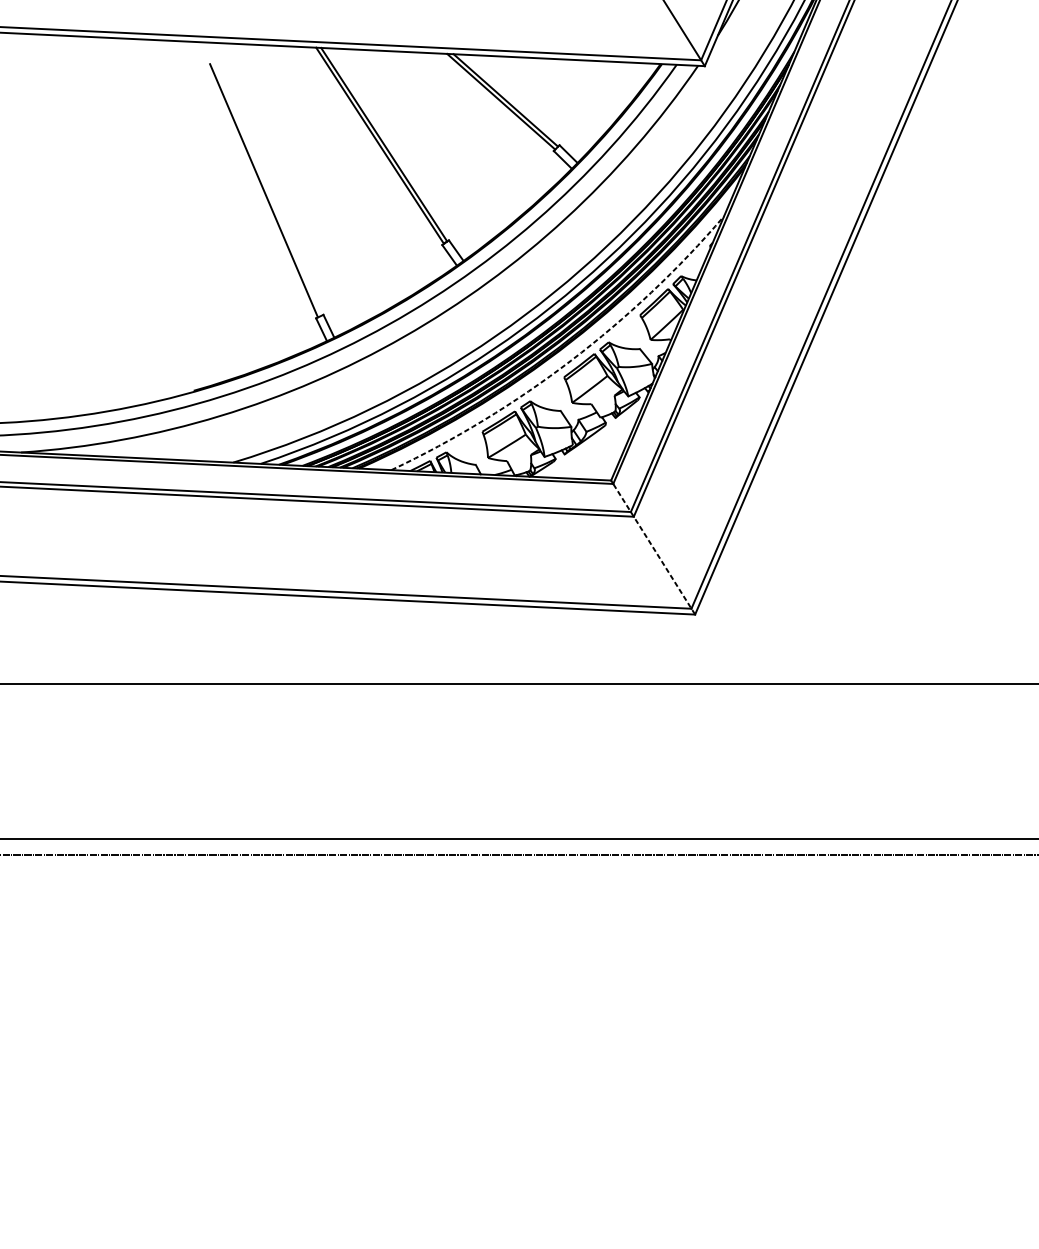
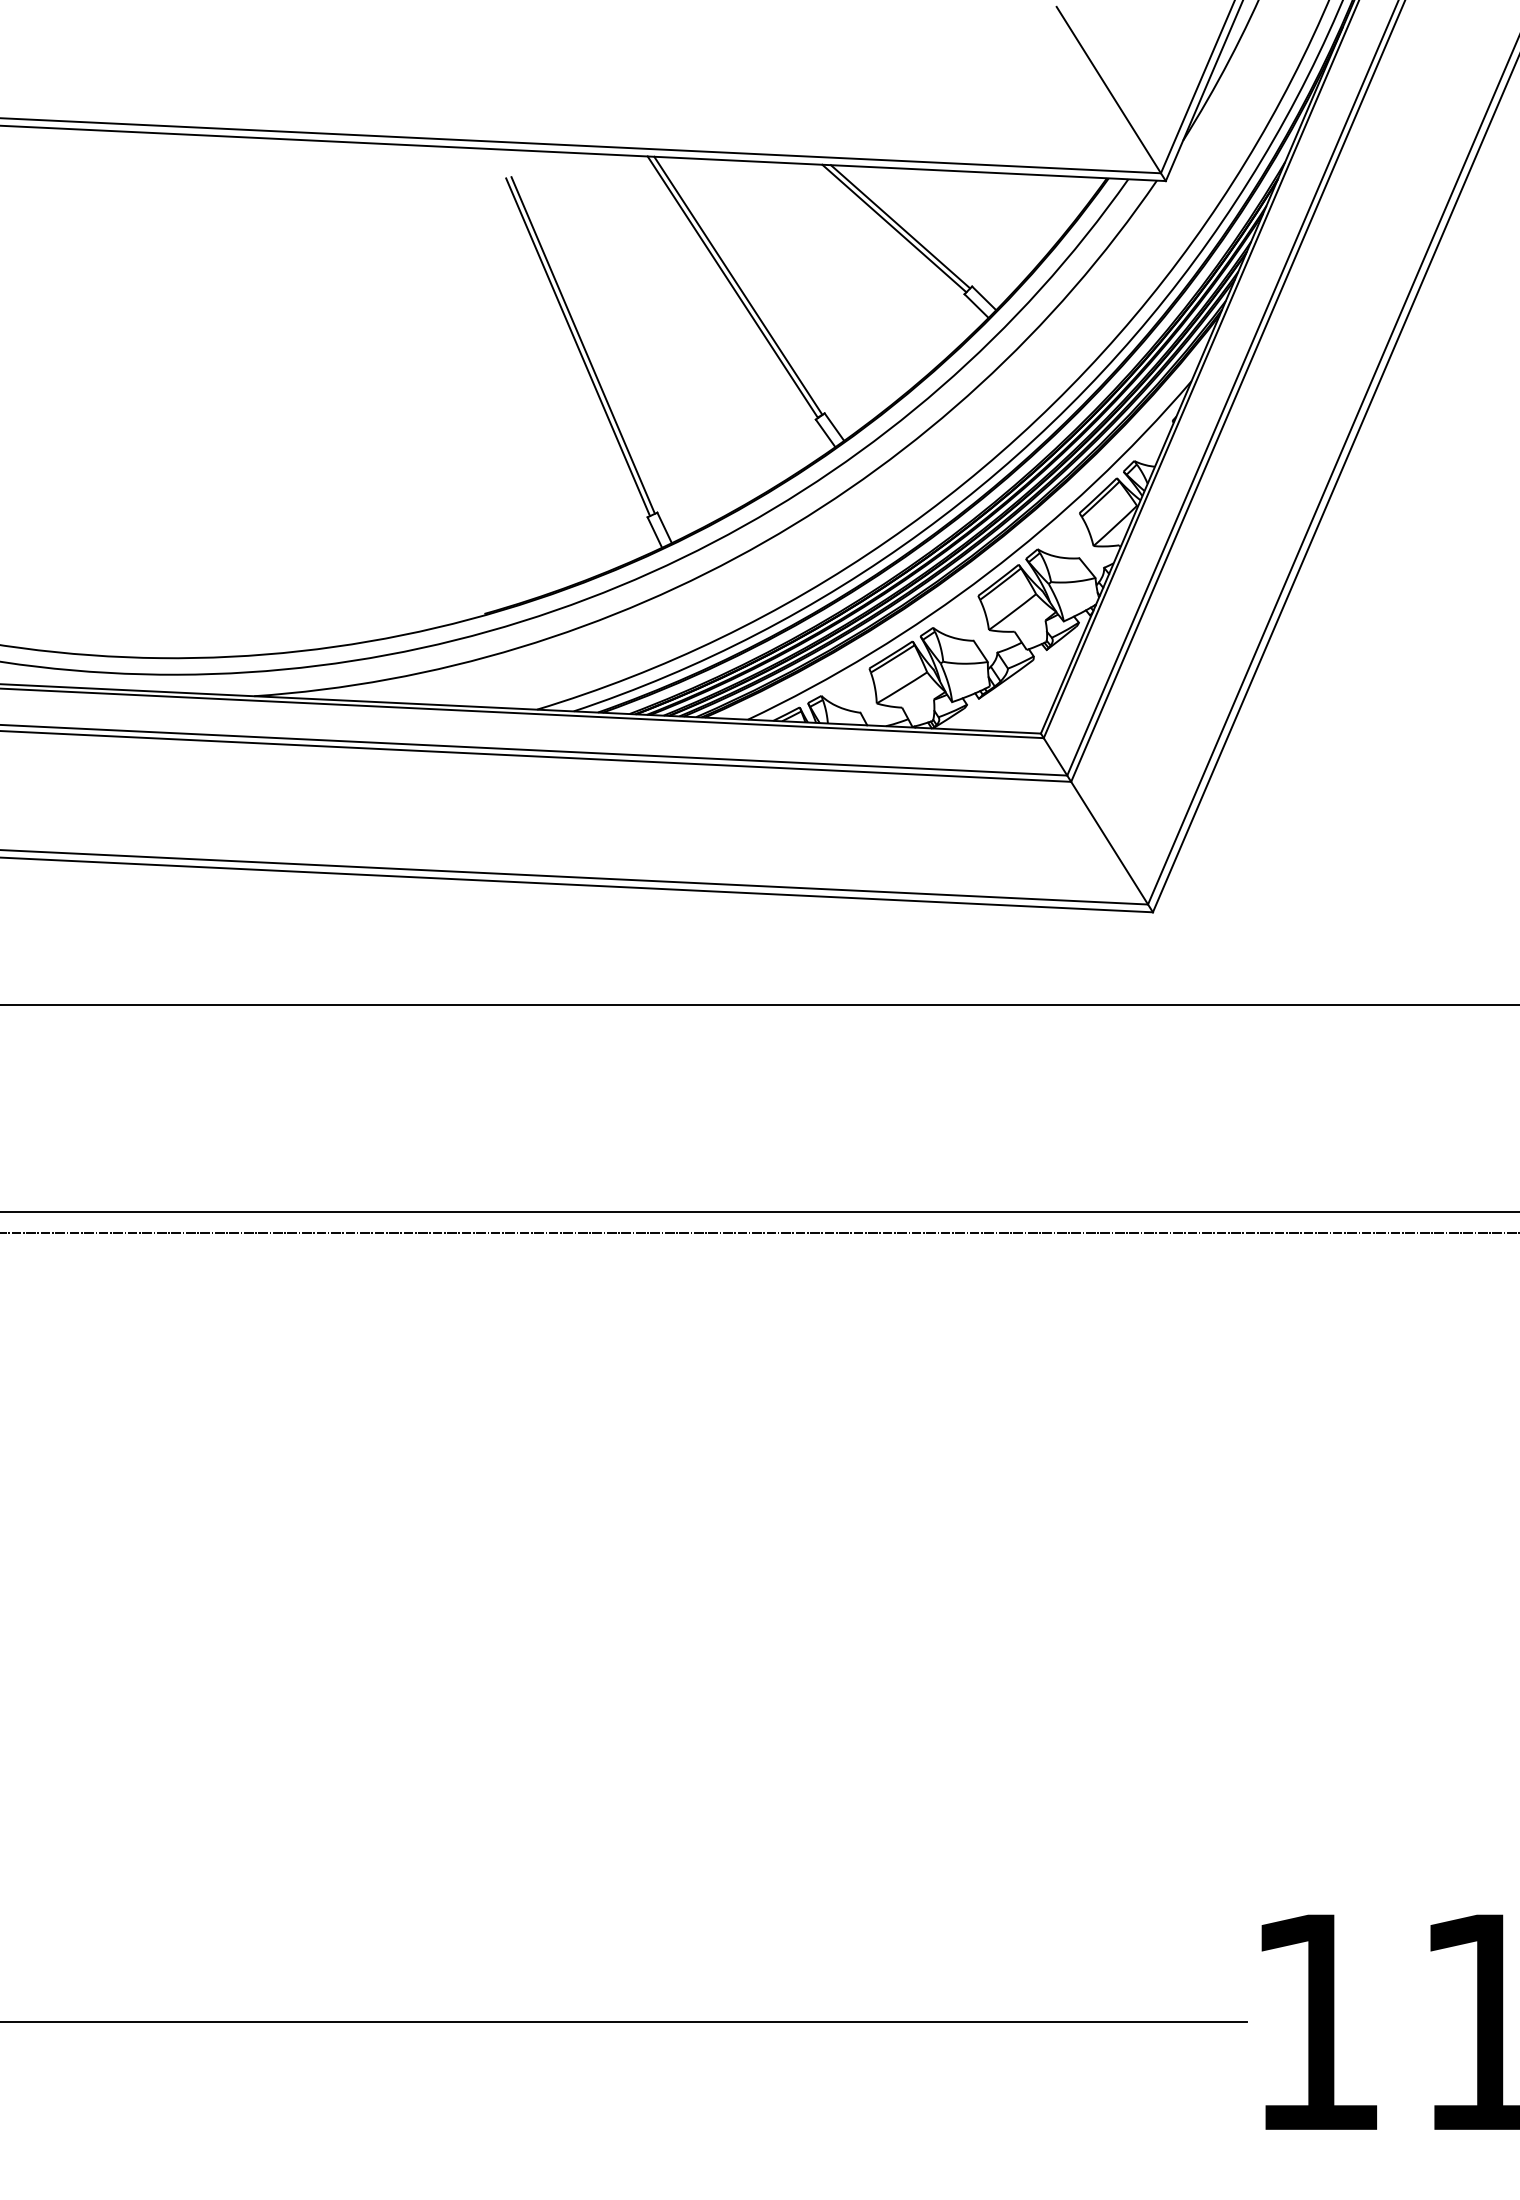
line: (267, 189) -> (582, 345), added
arc: (571, 360) -> (987, 573), dashed -> solid
line: (654, 549) -> (1098, 825), dashed -> solid

